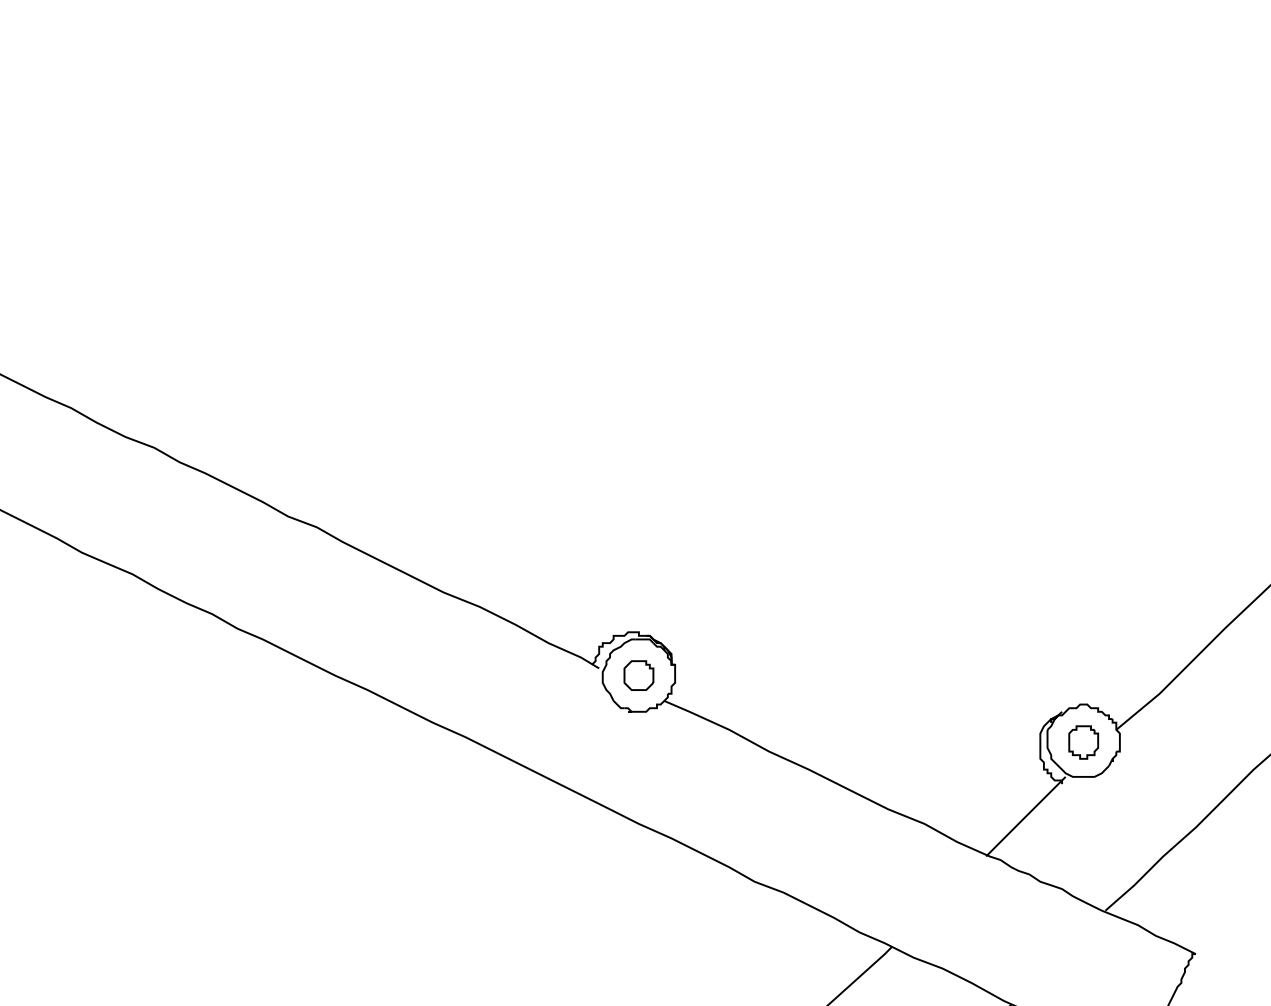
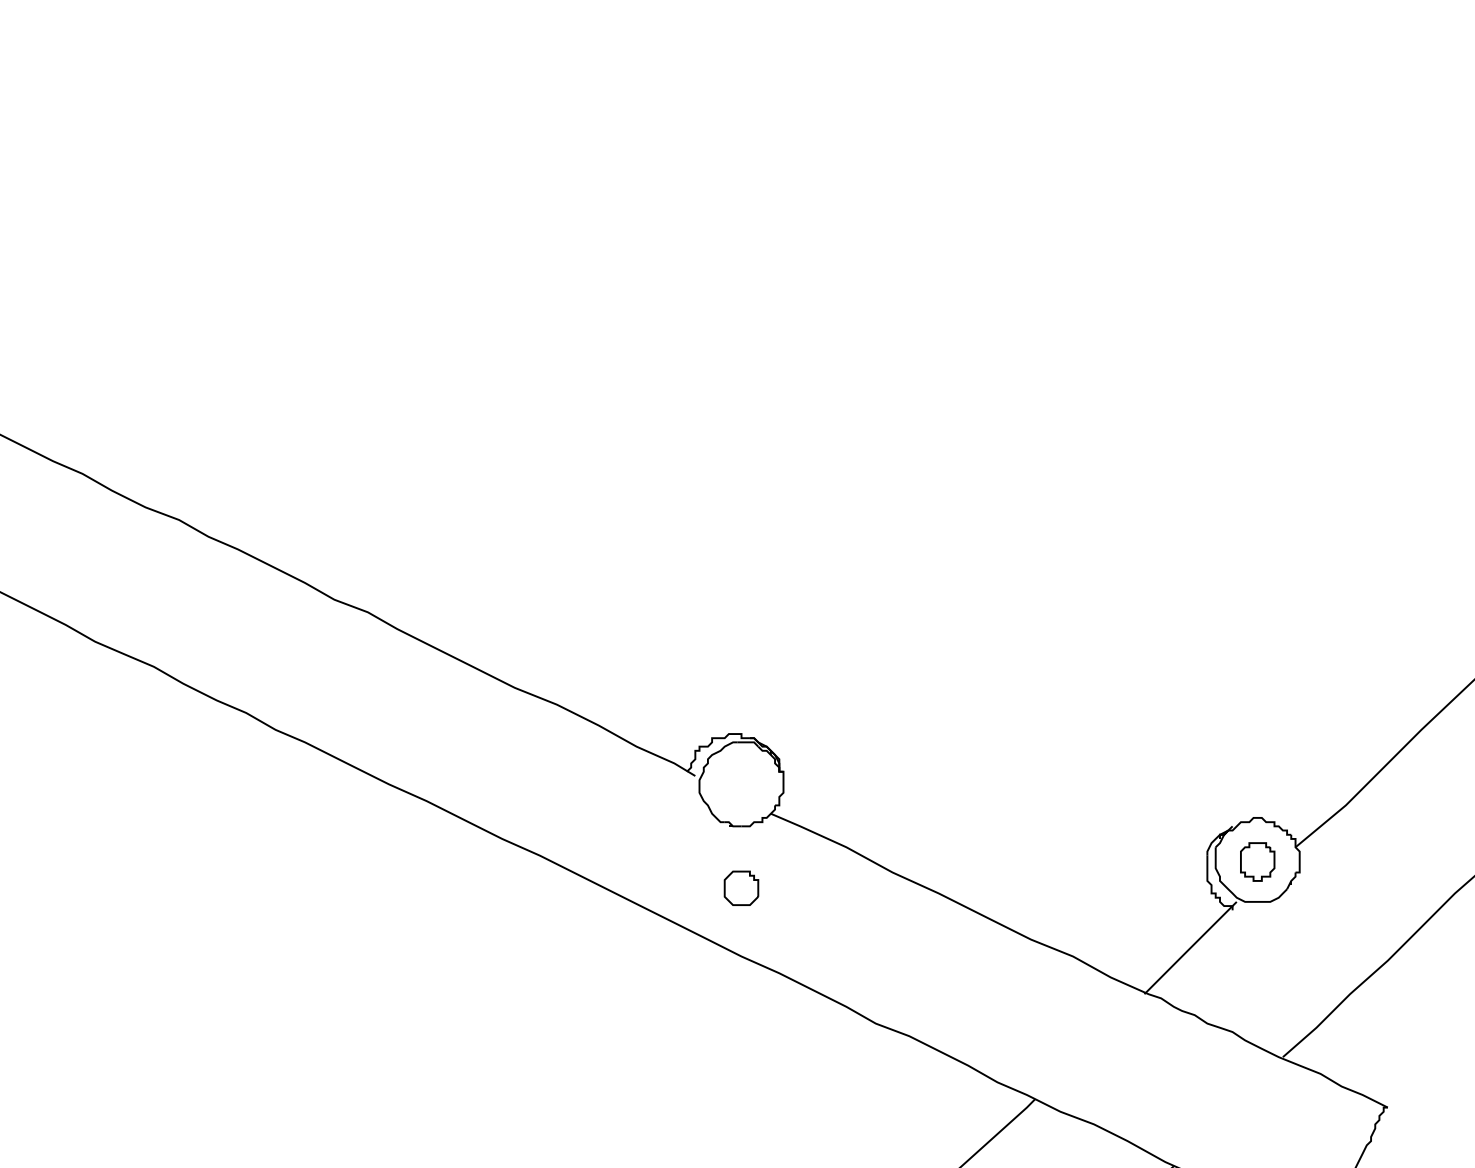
part: (638, 674) -> (741, 887), moved

